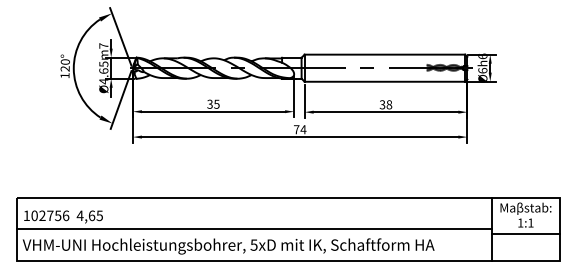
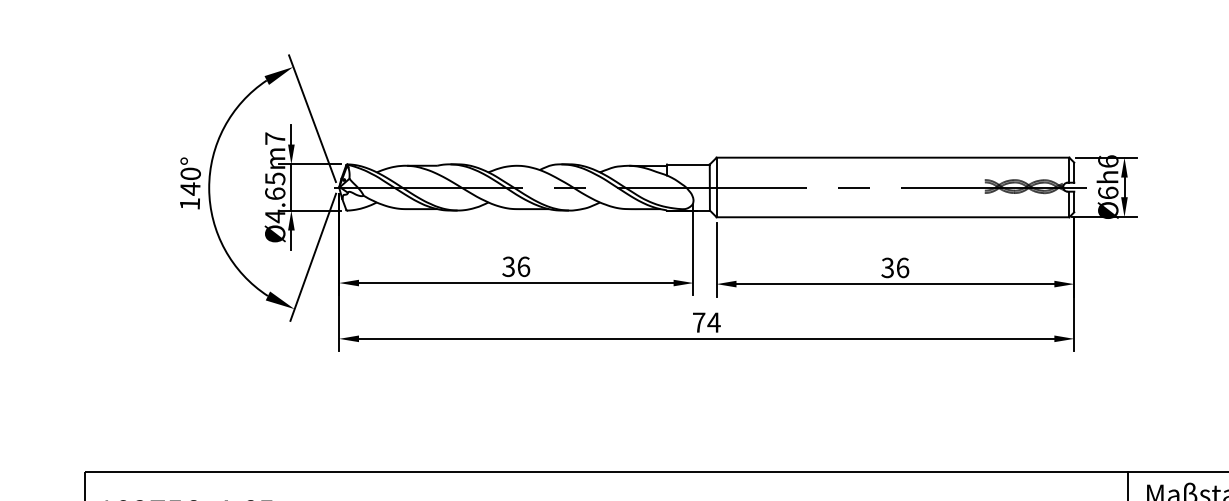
text: (64, 68) -> (188, 188), 120° -> 140°
text: (216, 103) -> (522, 265), 35 -> 36
text: (389, 104) -> (903, 267), 38 -> 36

